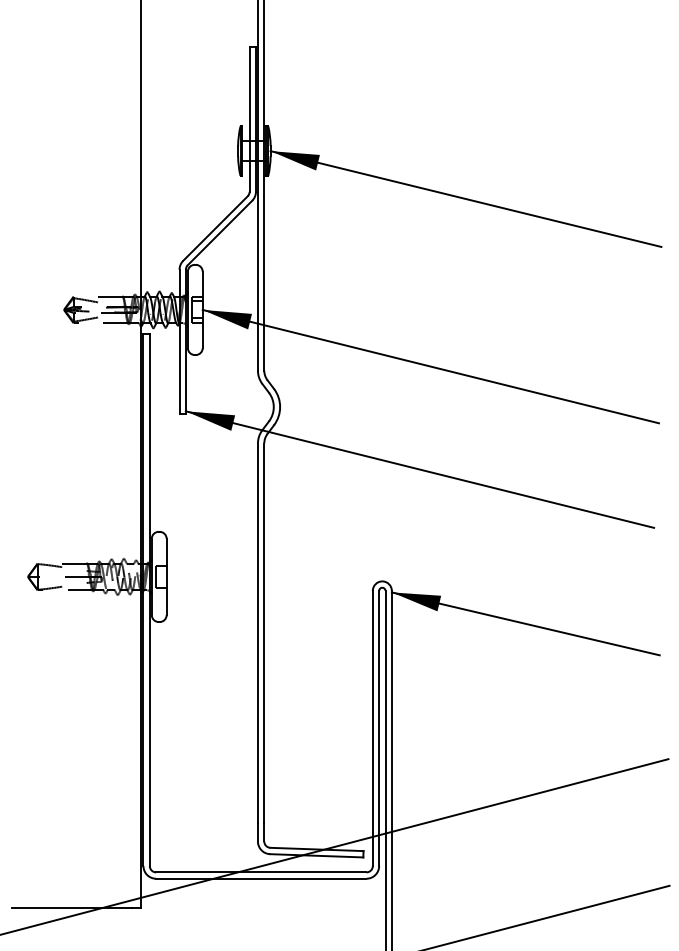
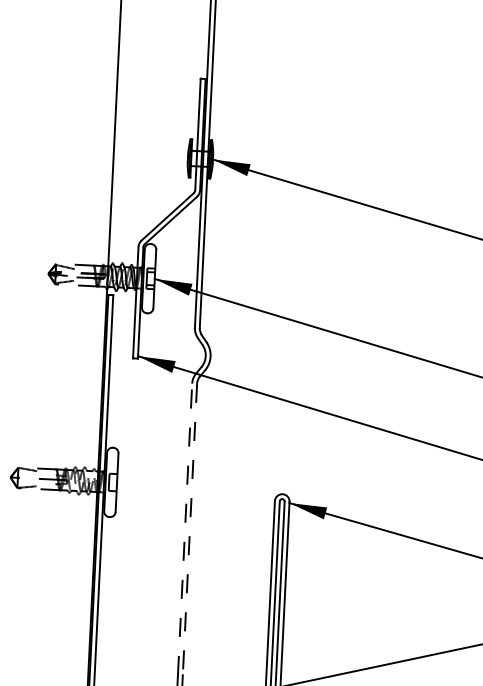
line: (257, 633) -> (184, 529), solid -> dashed
line: (264, 633) -> (190, 529), solid -> dashed

